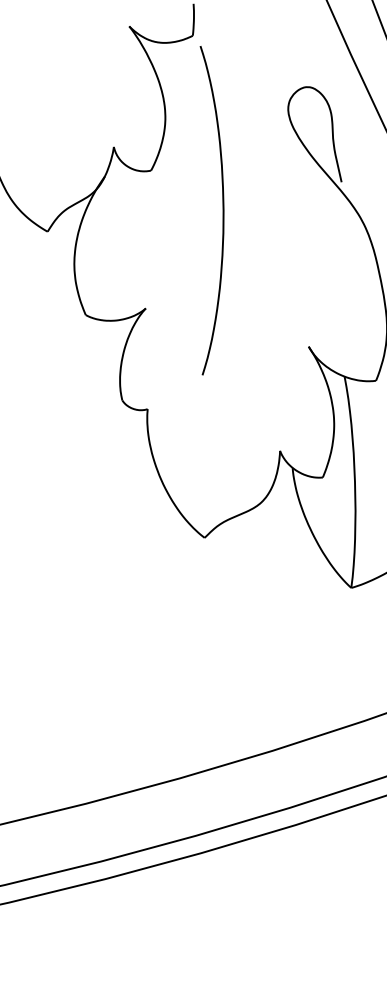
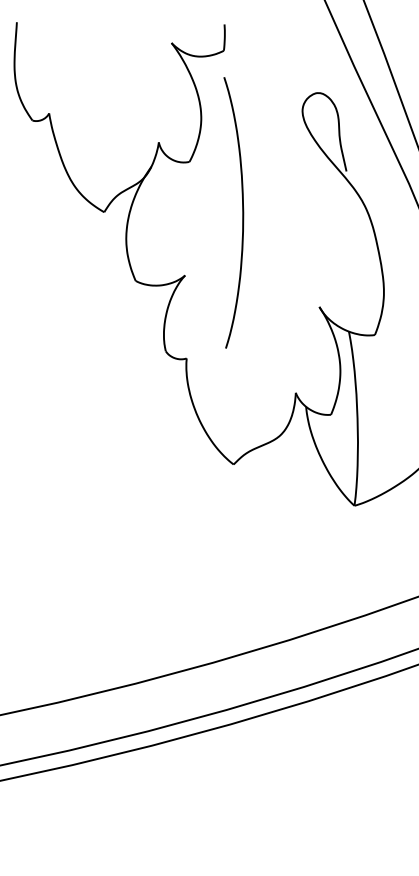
curve: (222, 210) -> (242, 212), moved

